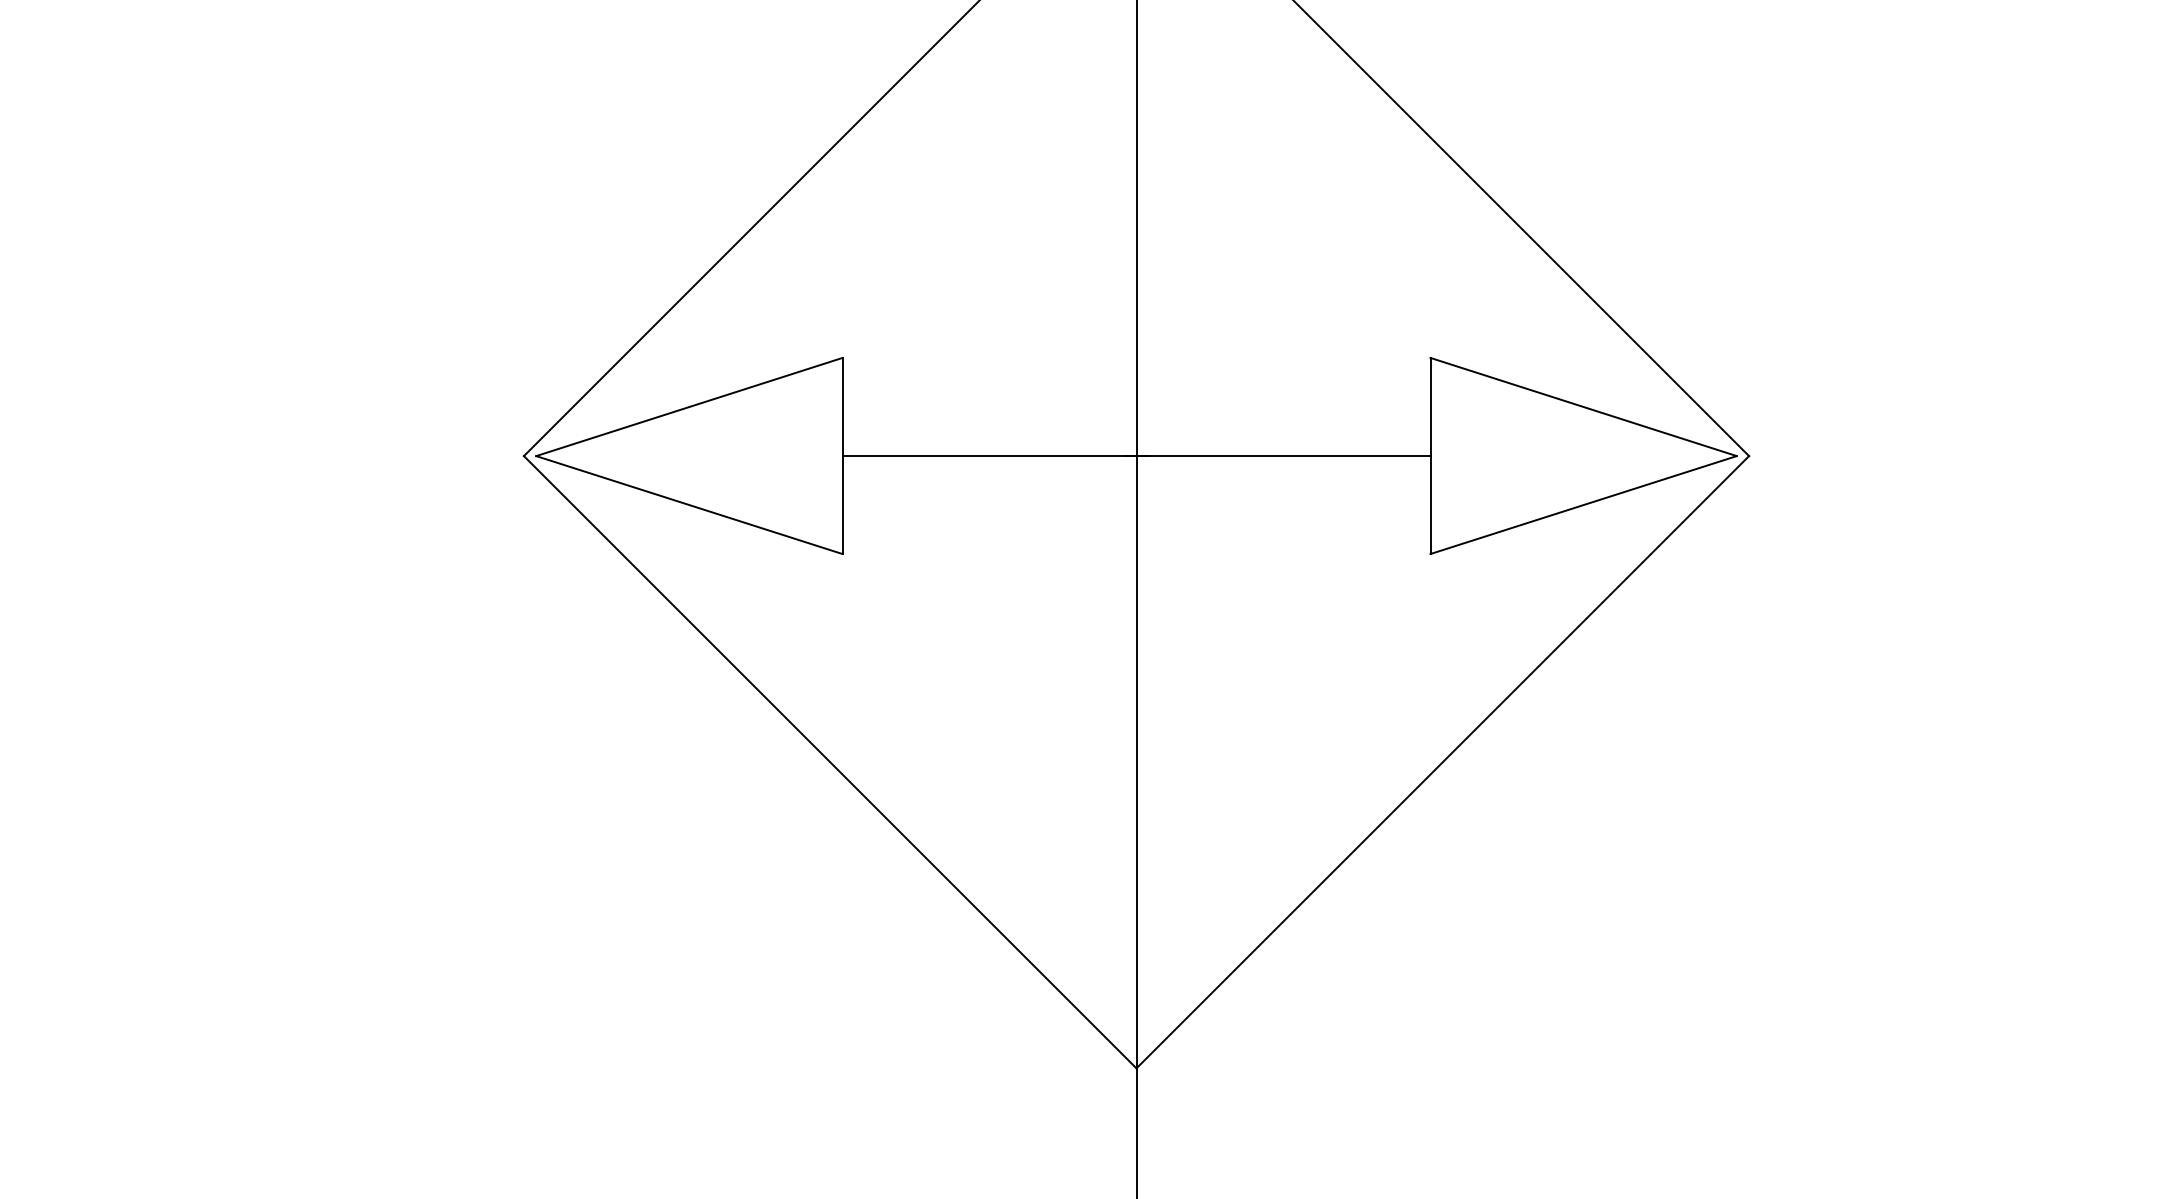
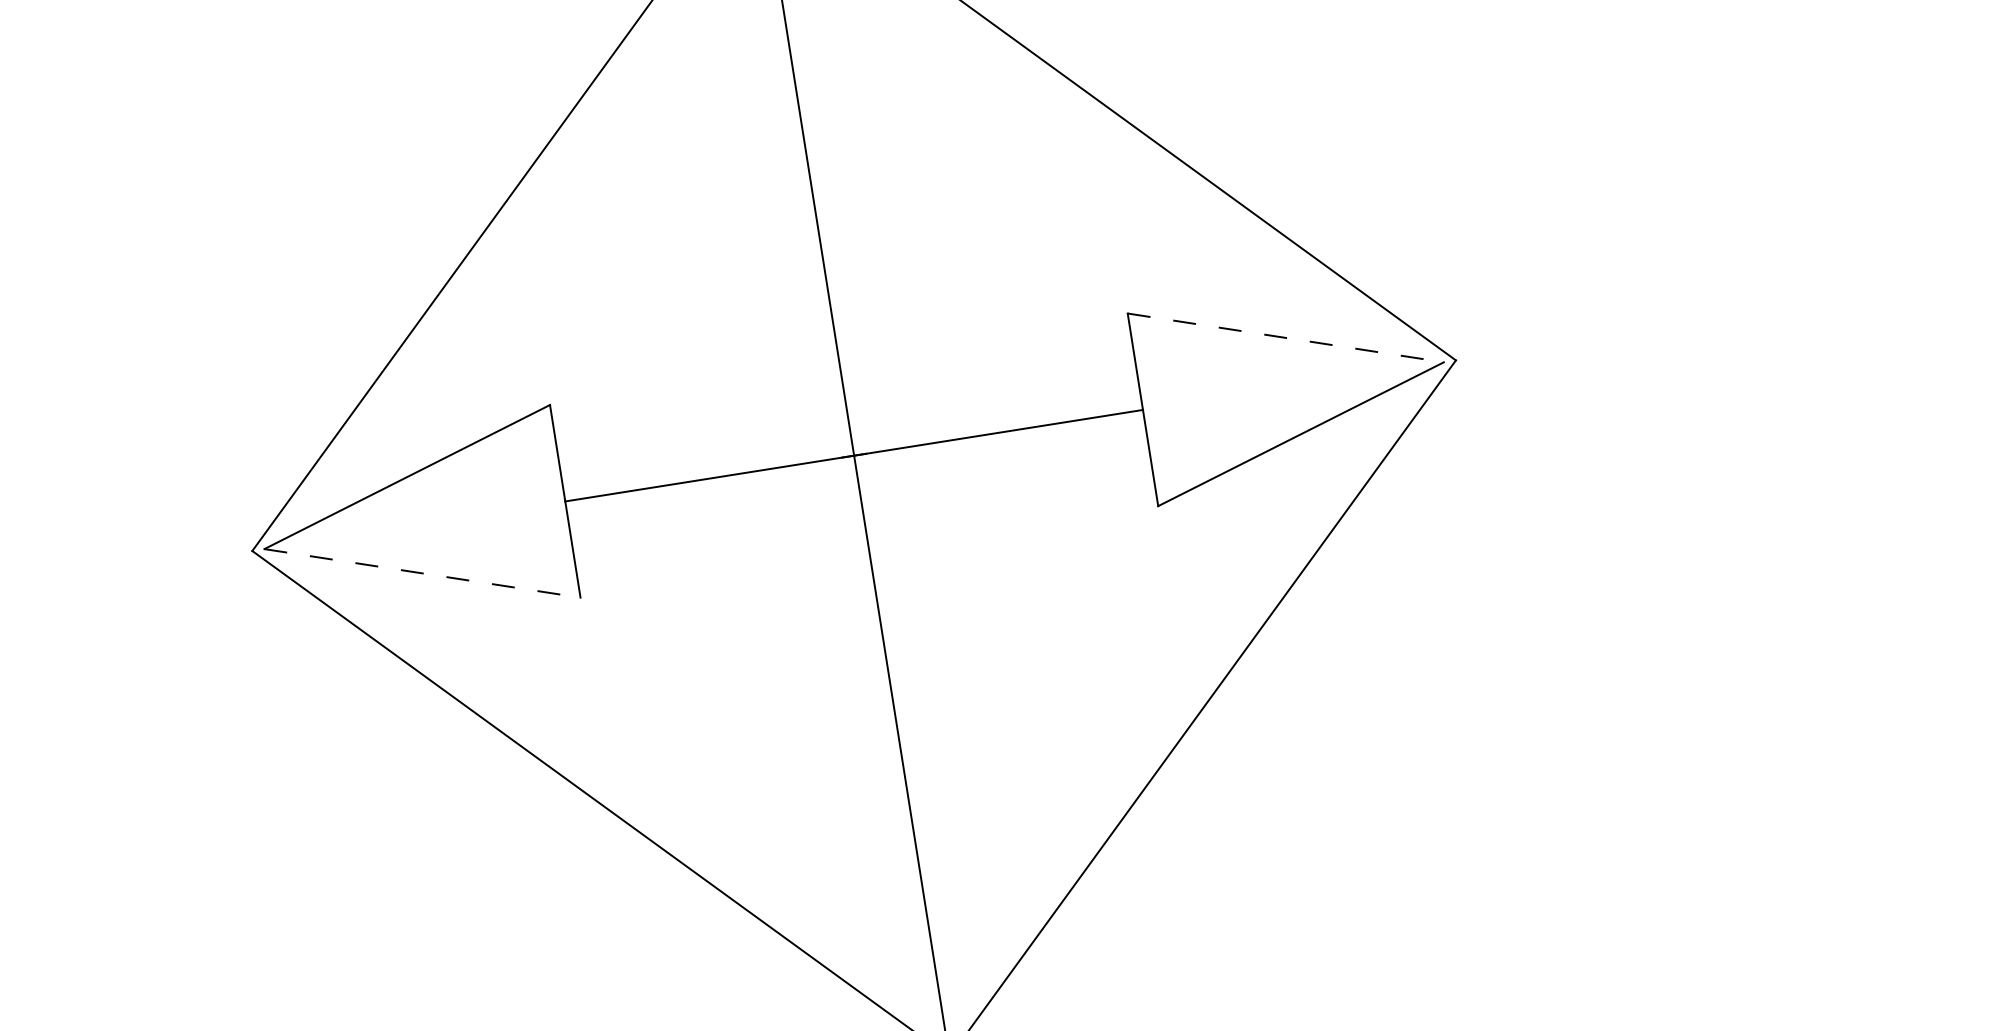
line: (1583, 407) -> (1285, 338), solid -> dashed
line: (689, 505) -> (422, 573), solid -> dashed

